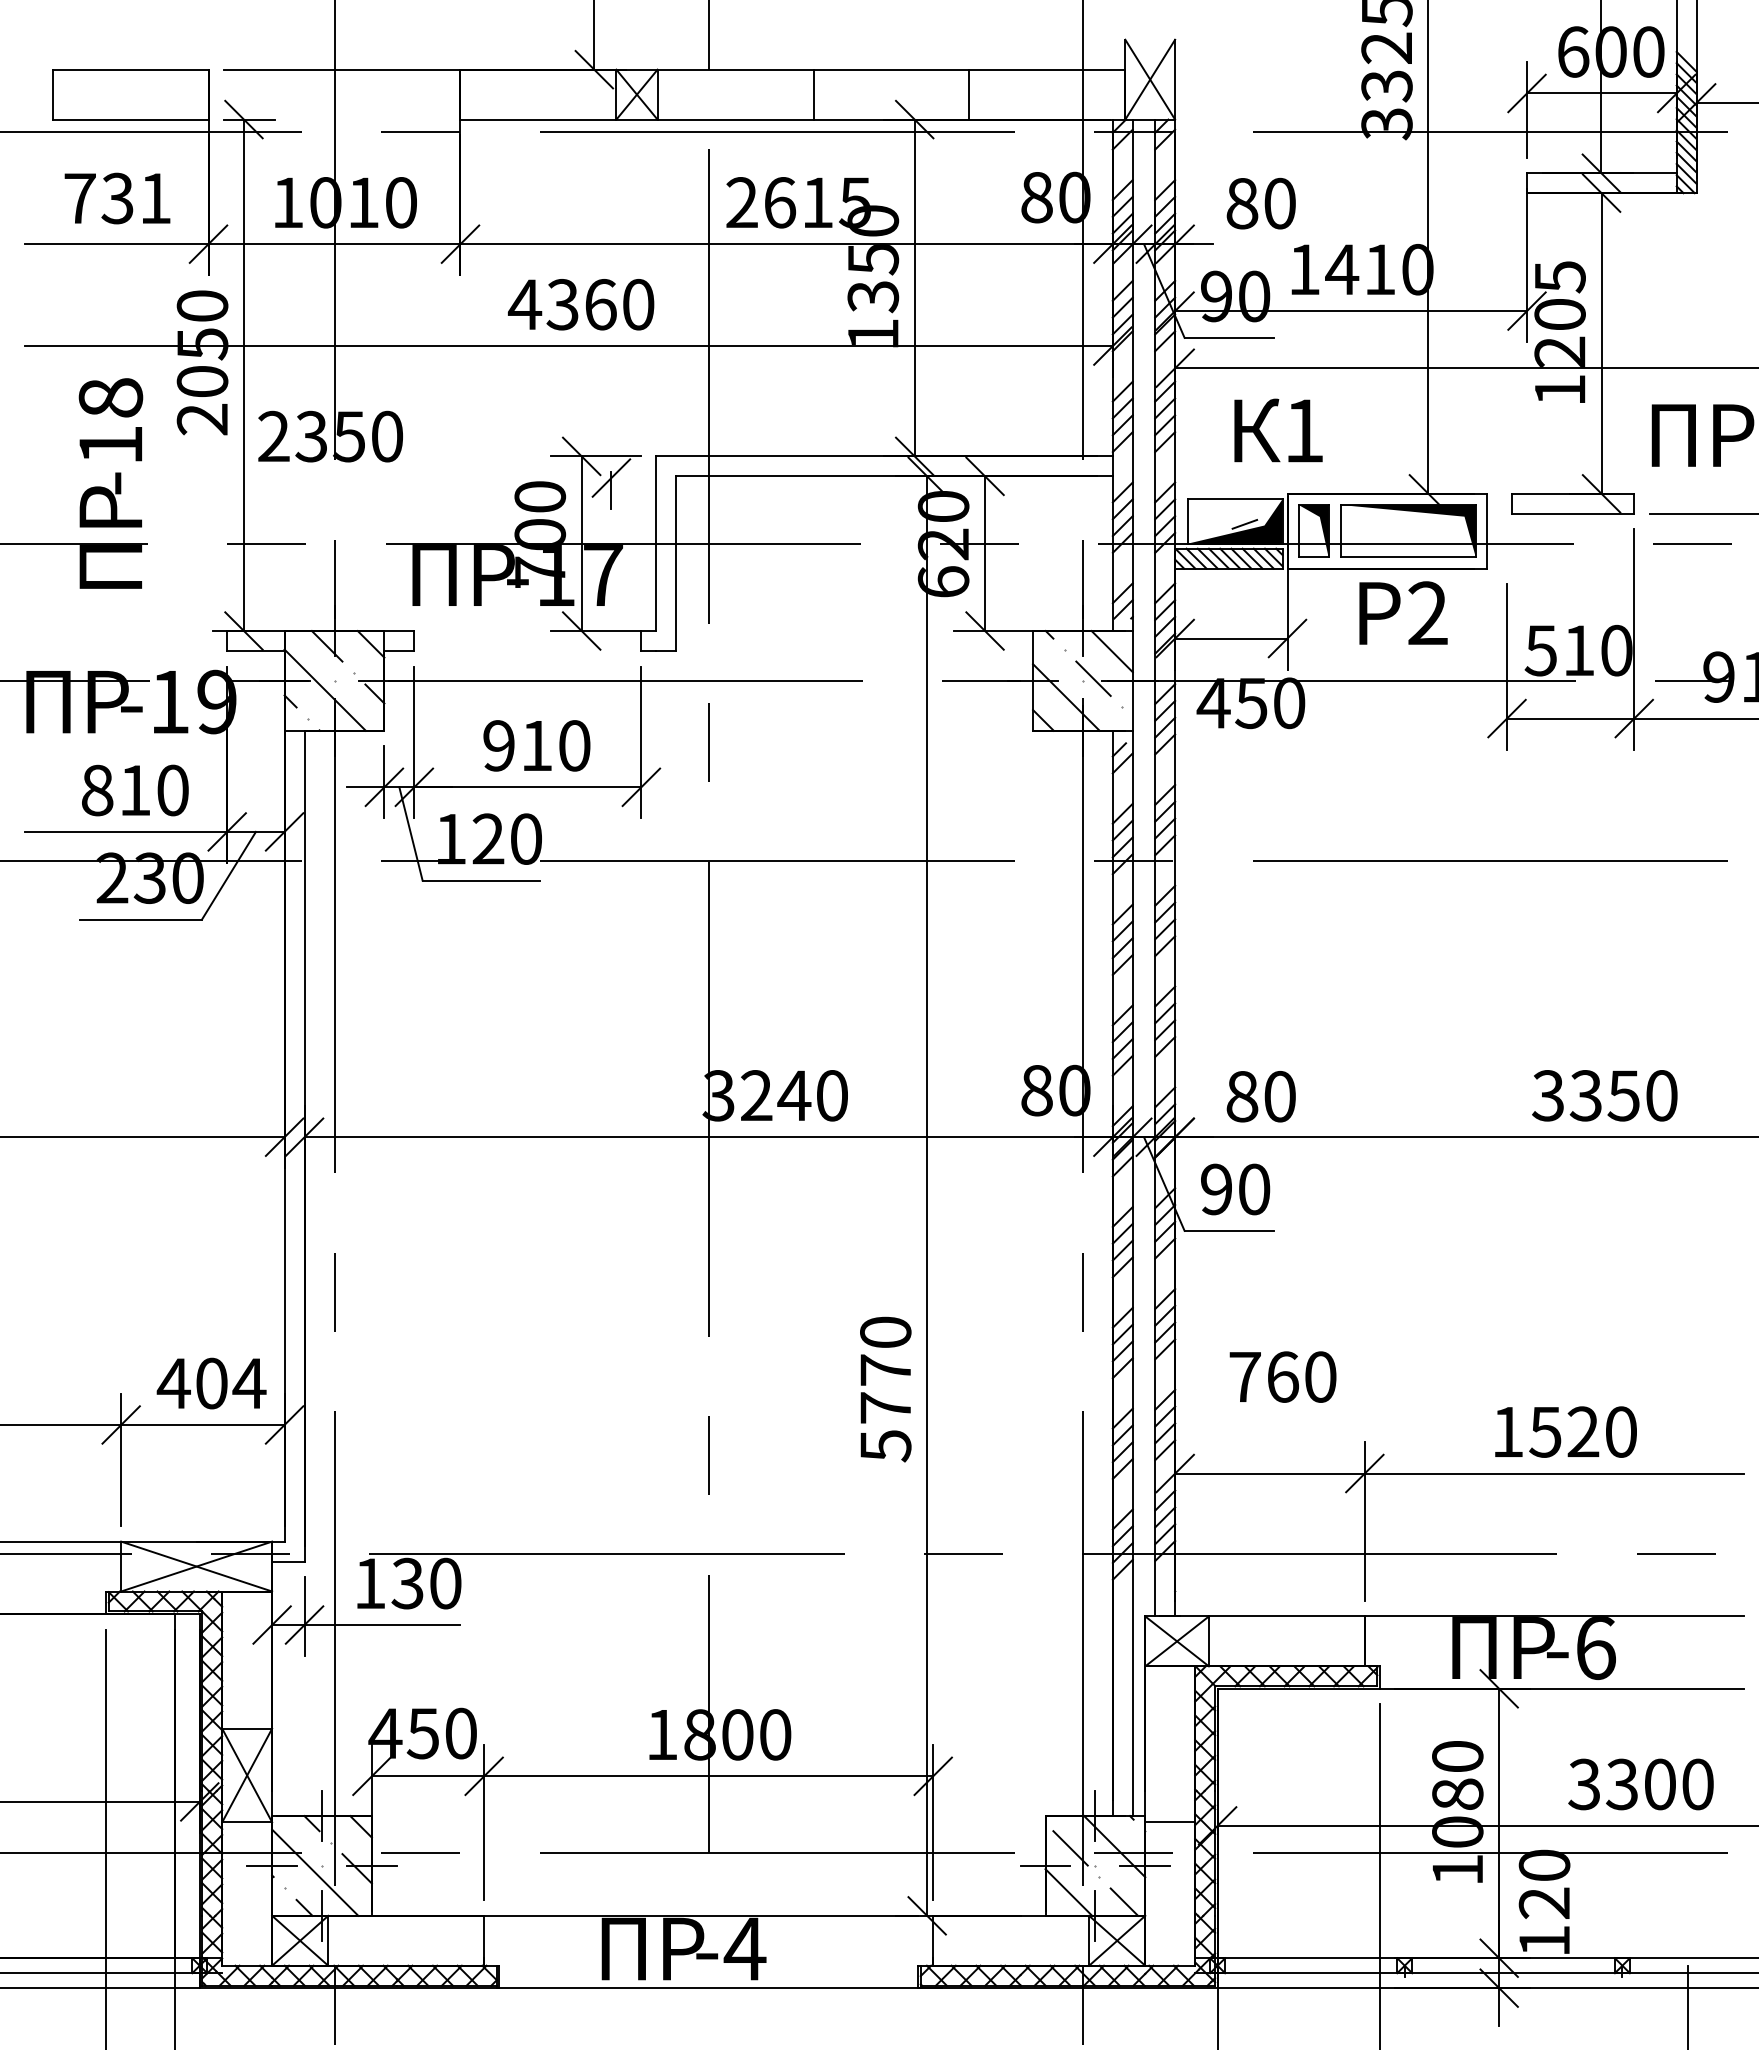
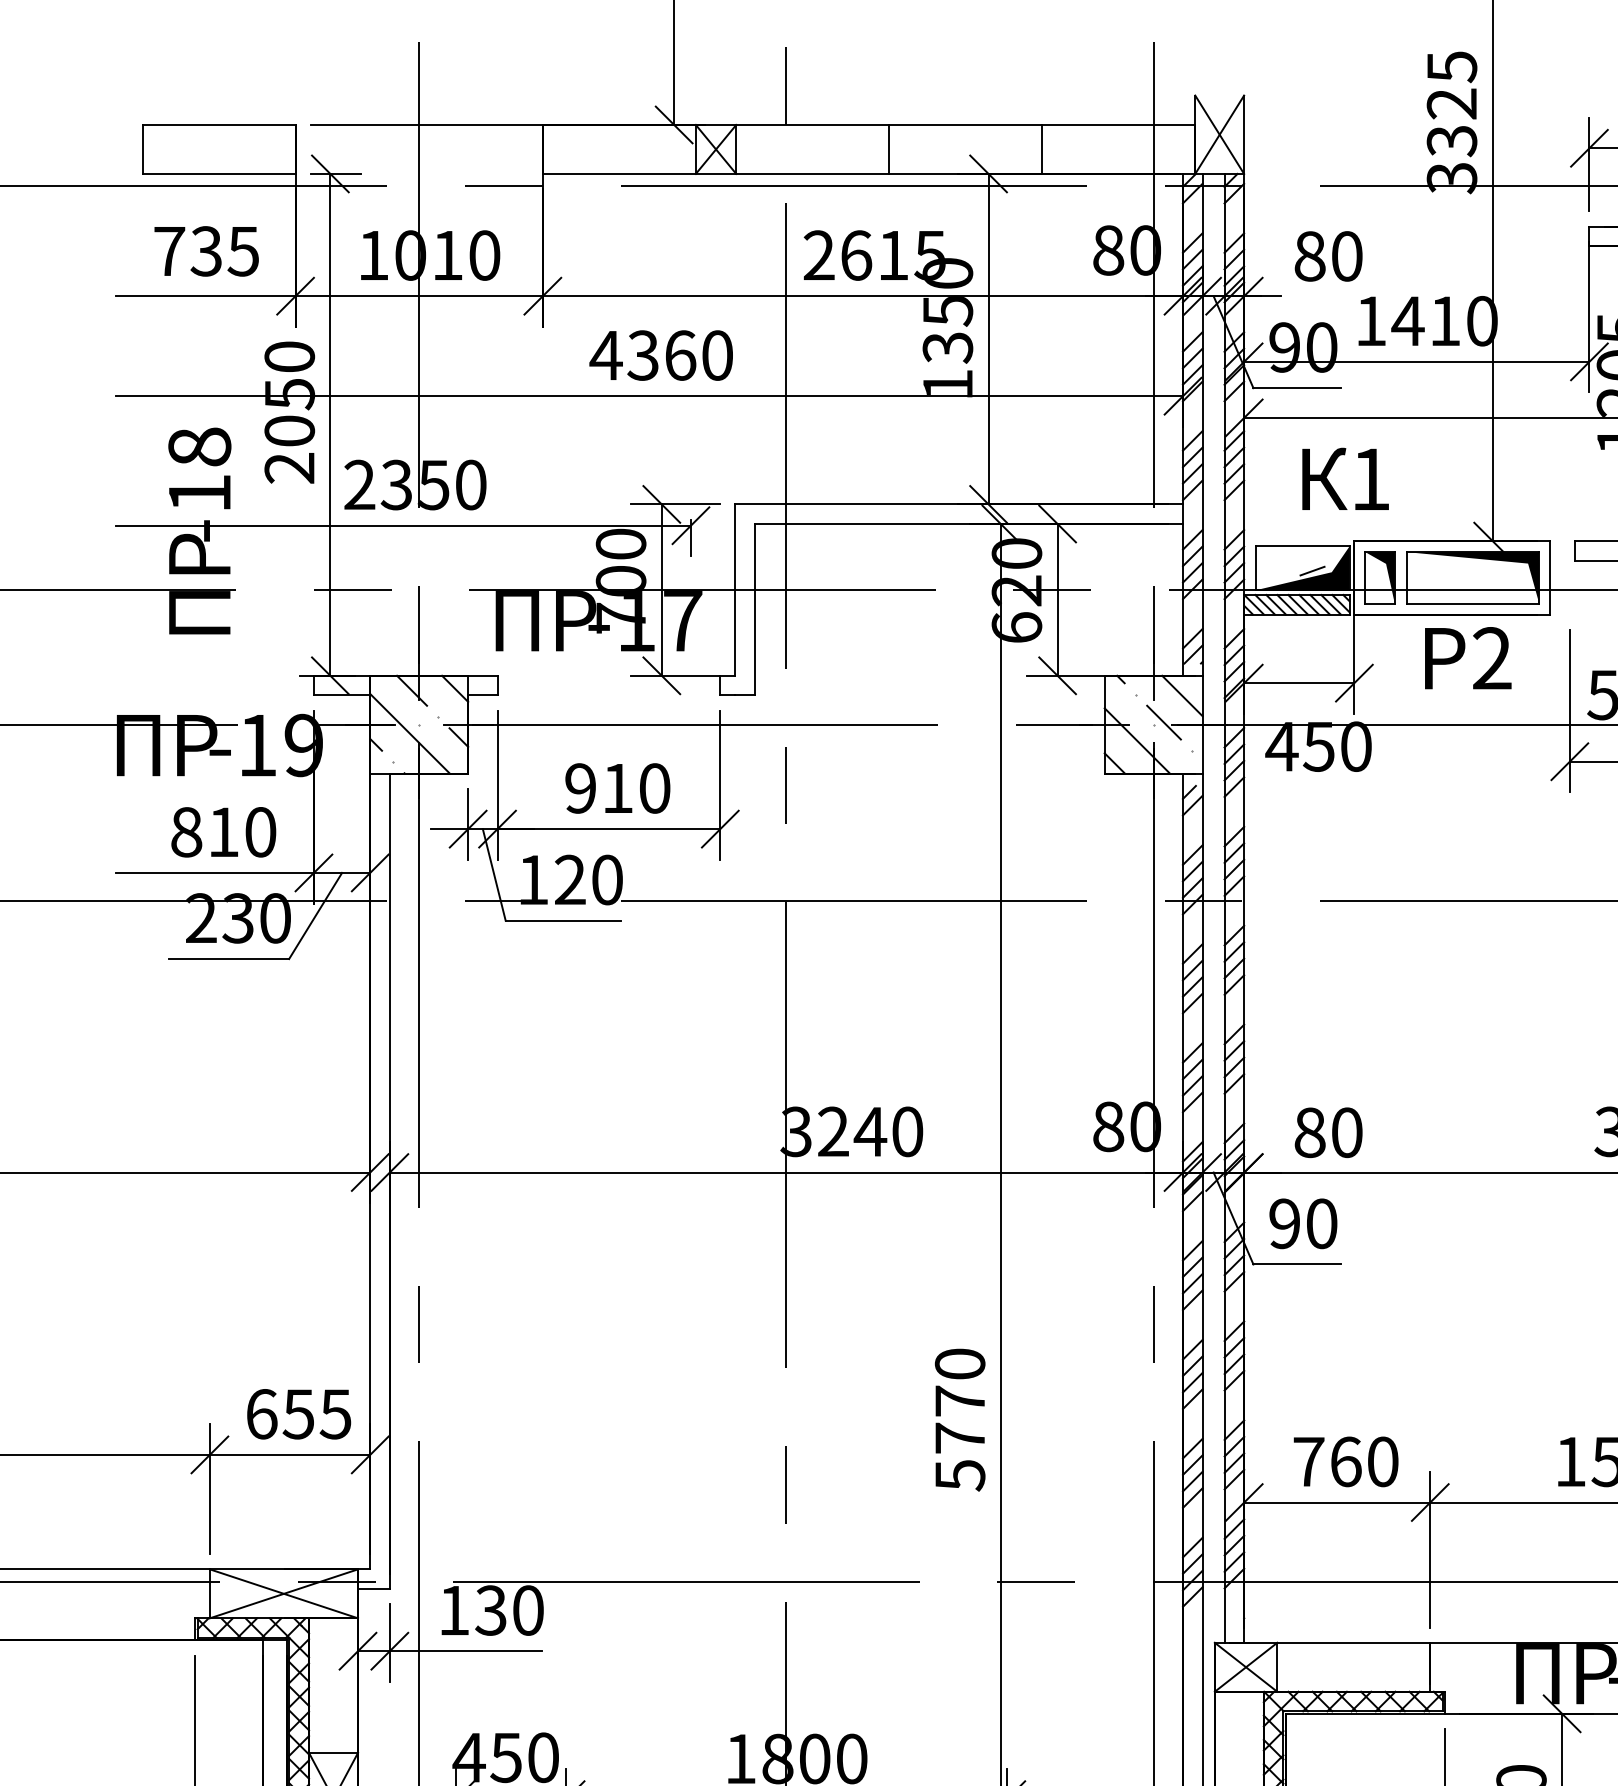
text: (155, 198) -> (243, 251), 731 -> 735
line: (318, 478) -> (403, 526), added
text: (1282, 1376) -> (1345, 1461), moved
text: (211, 1383) -> (298, 1414), 404 -> 655

